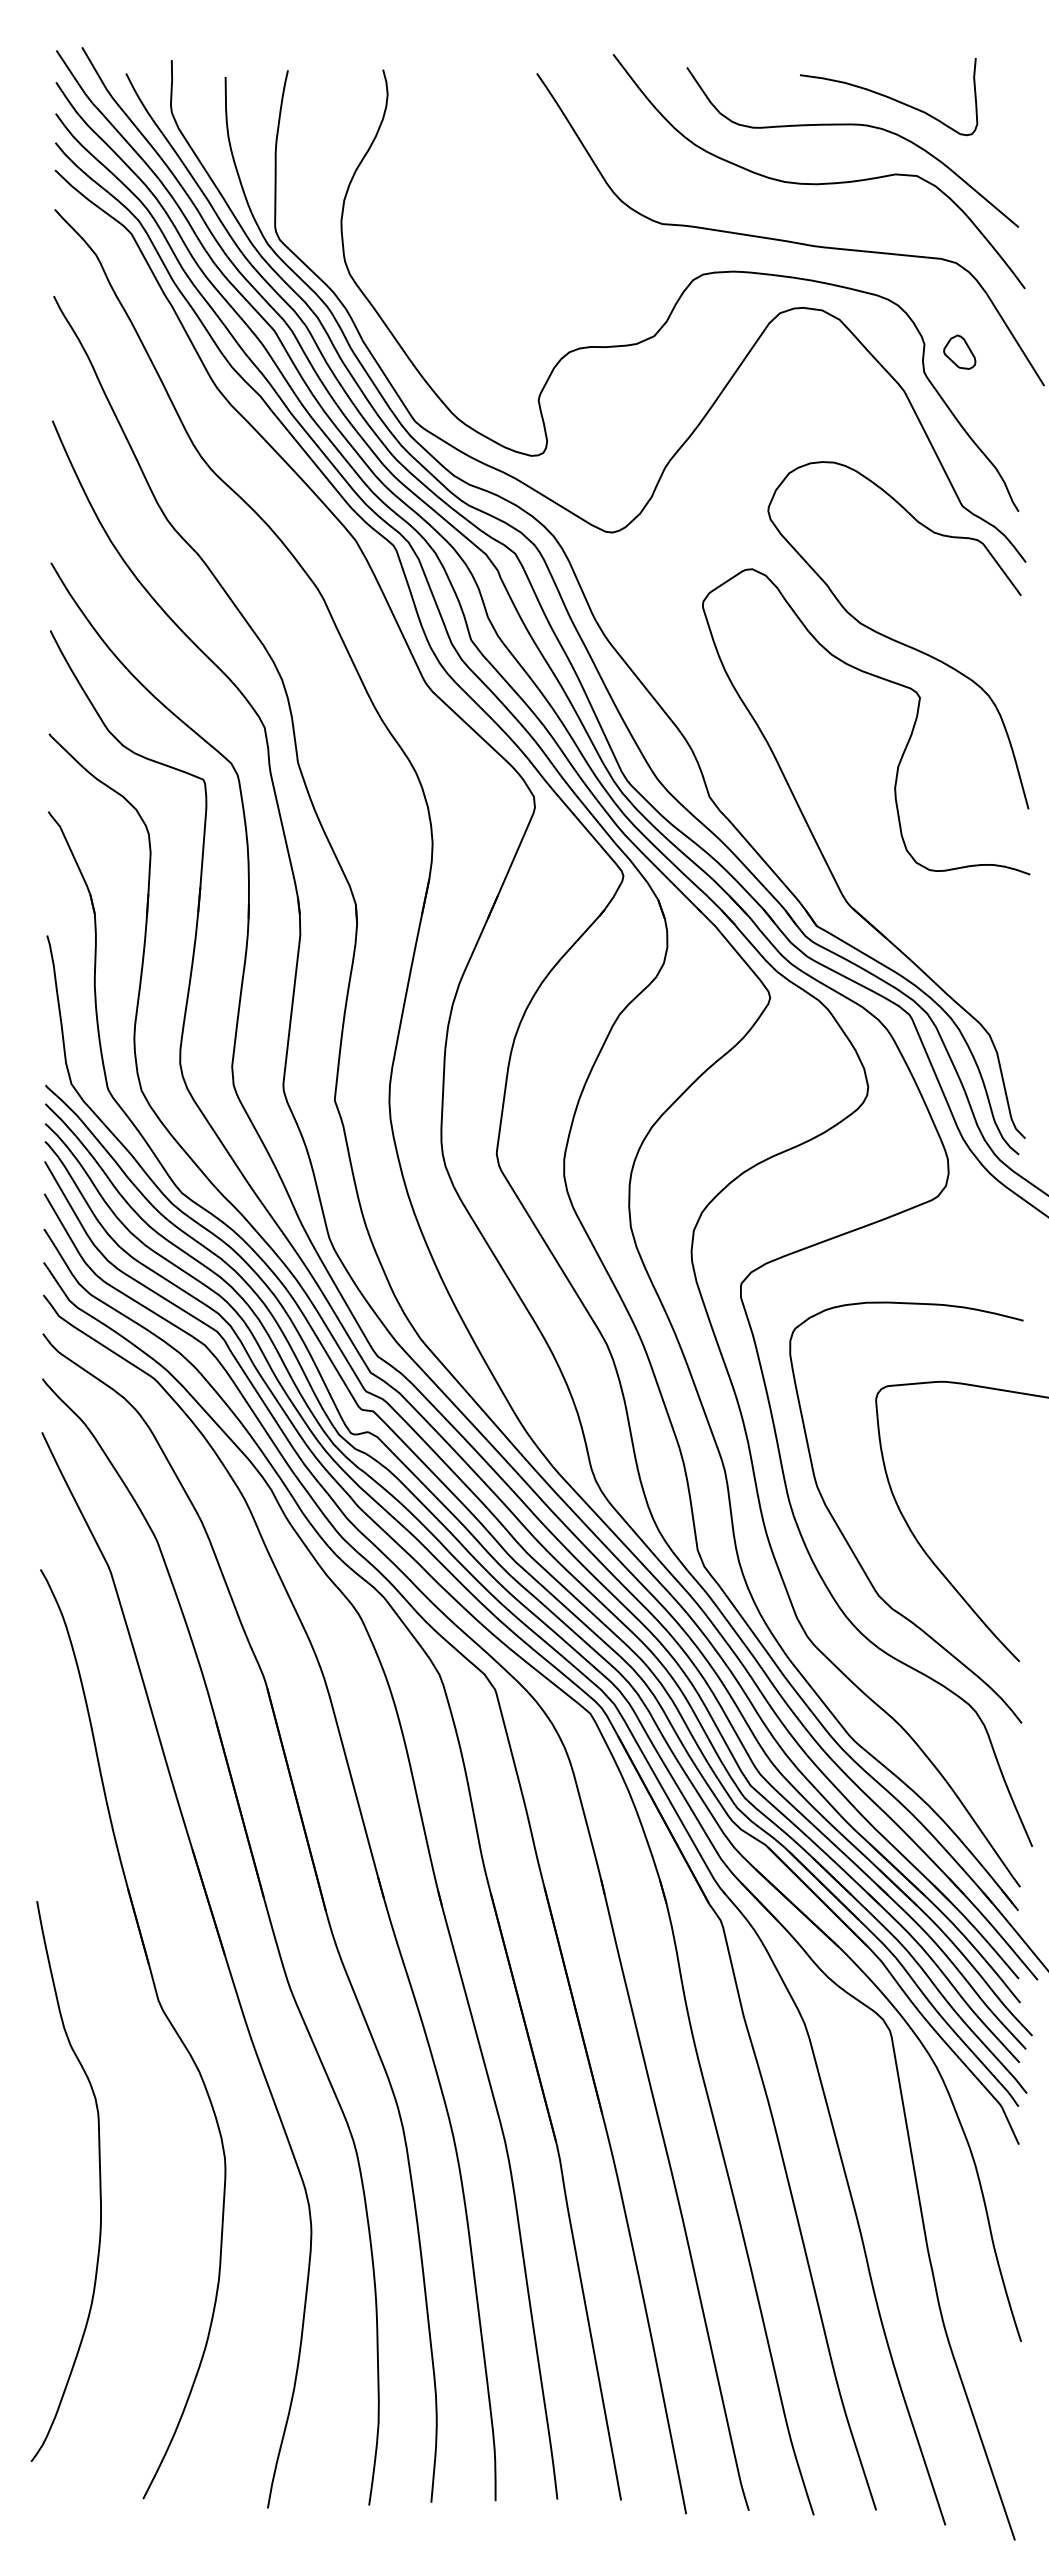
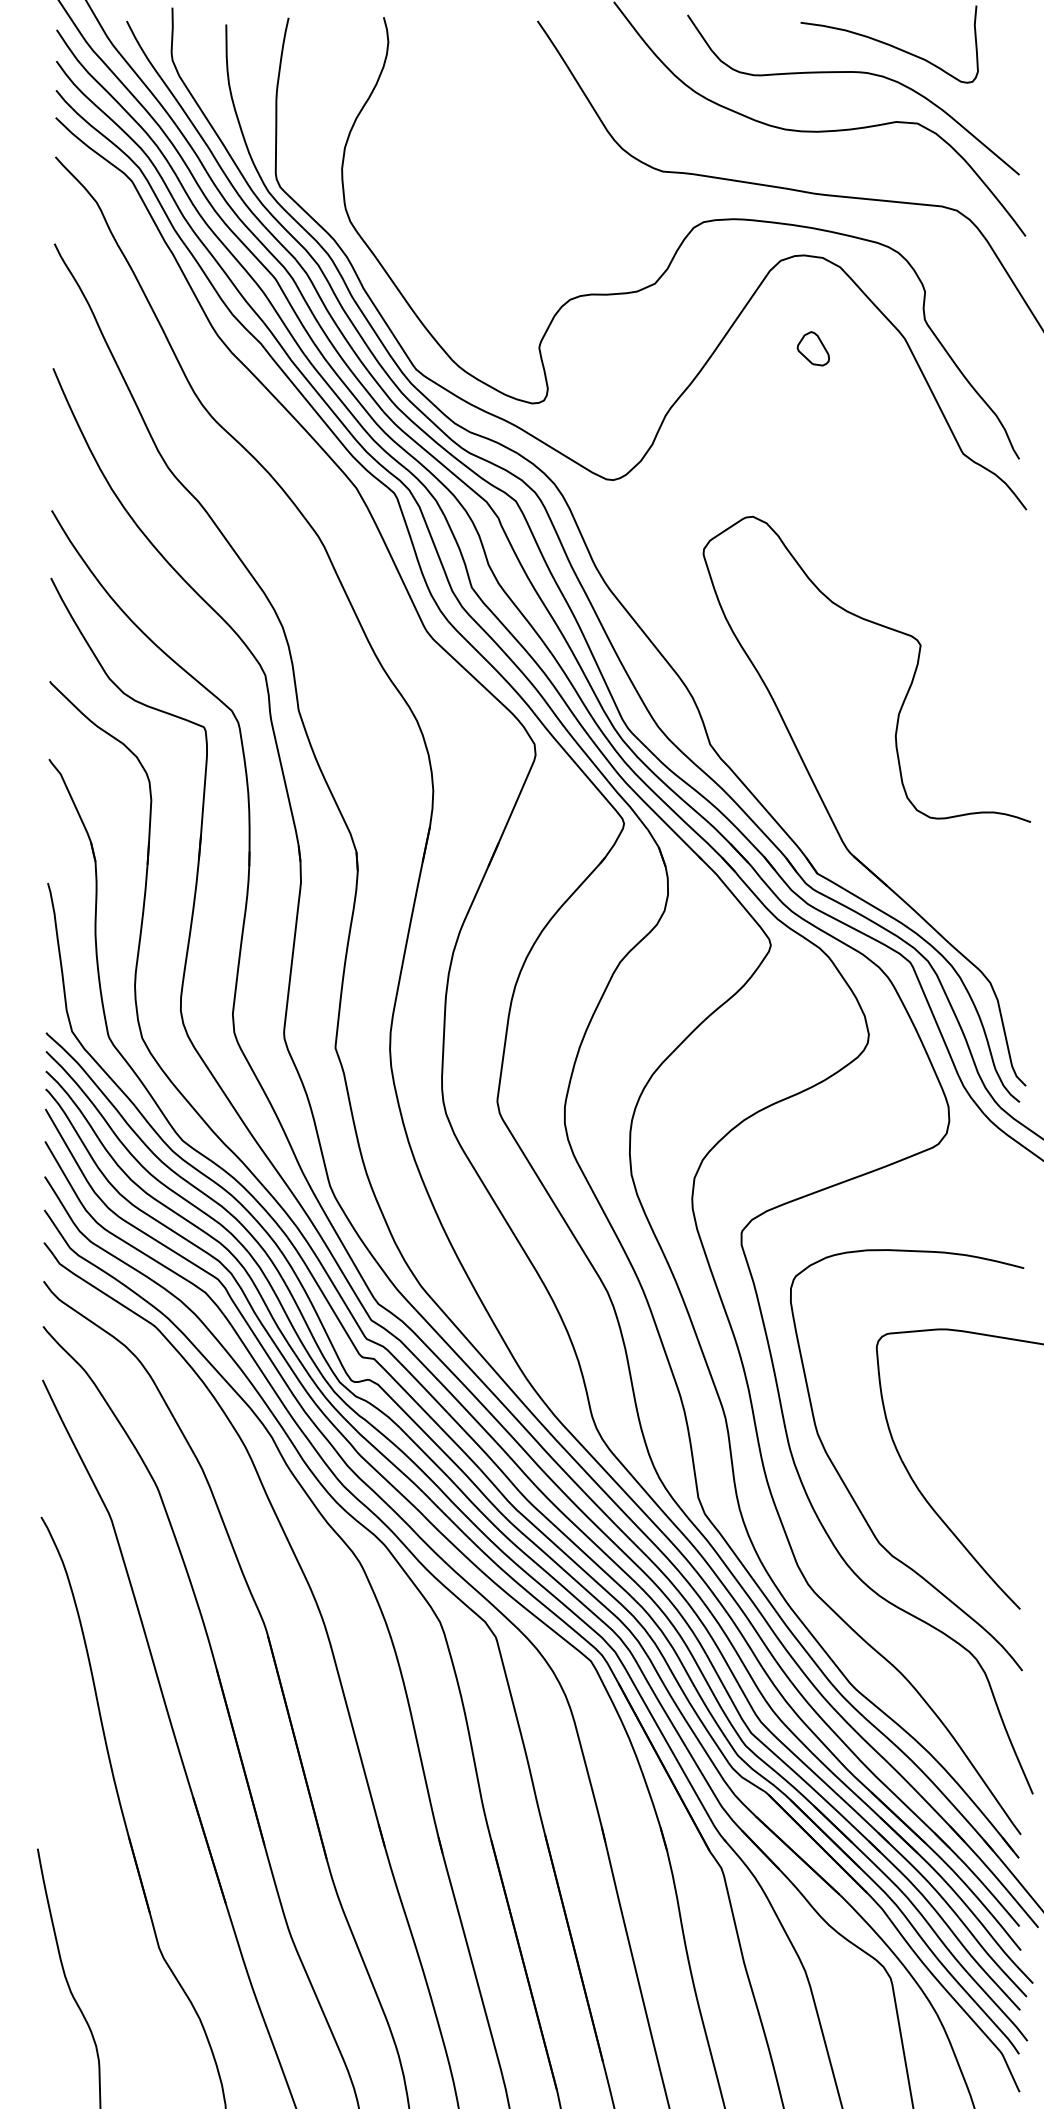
part: (959, 351) -> (813, 348), moved
part: (898, 635) -> (899, 583), removed

